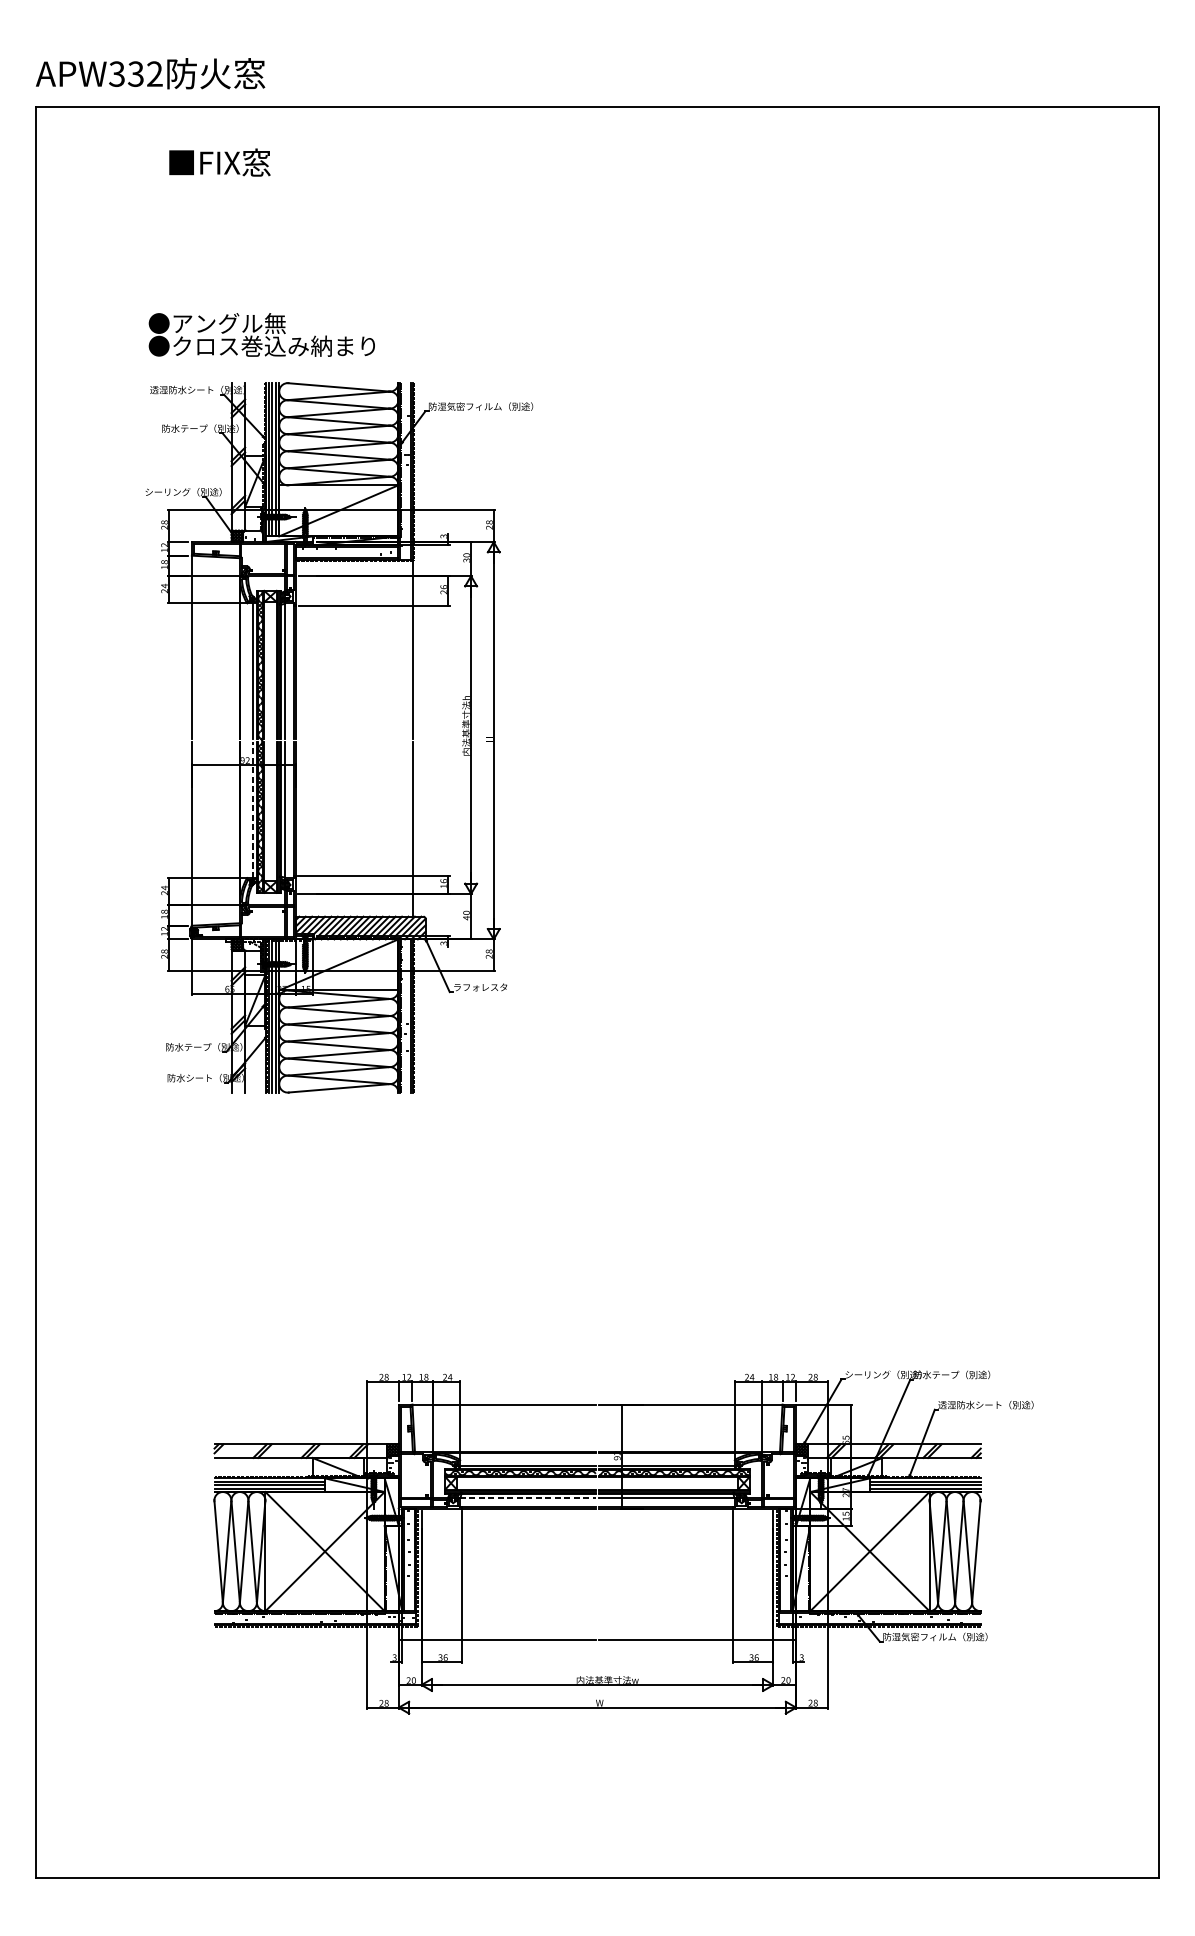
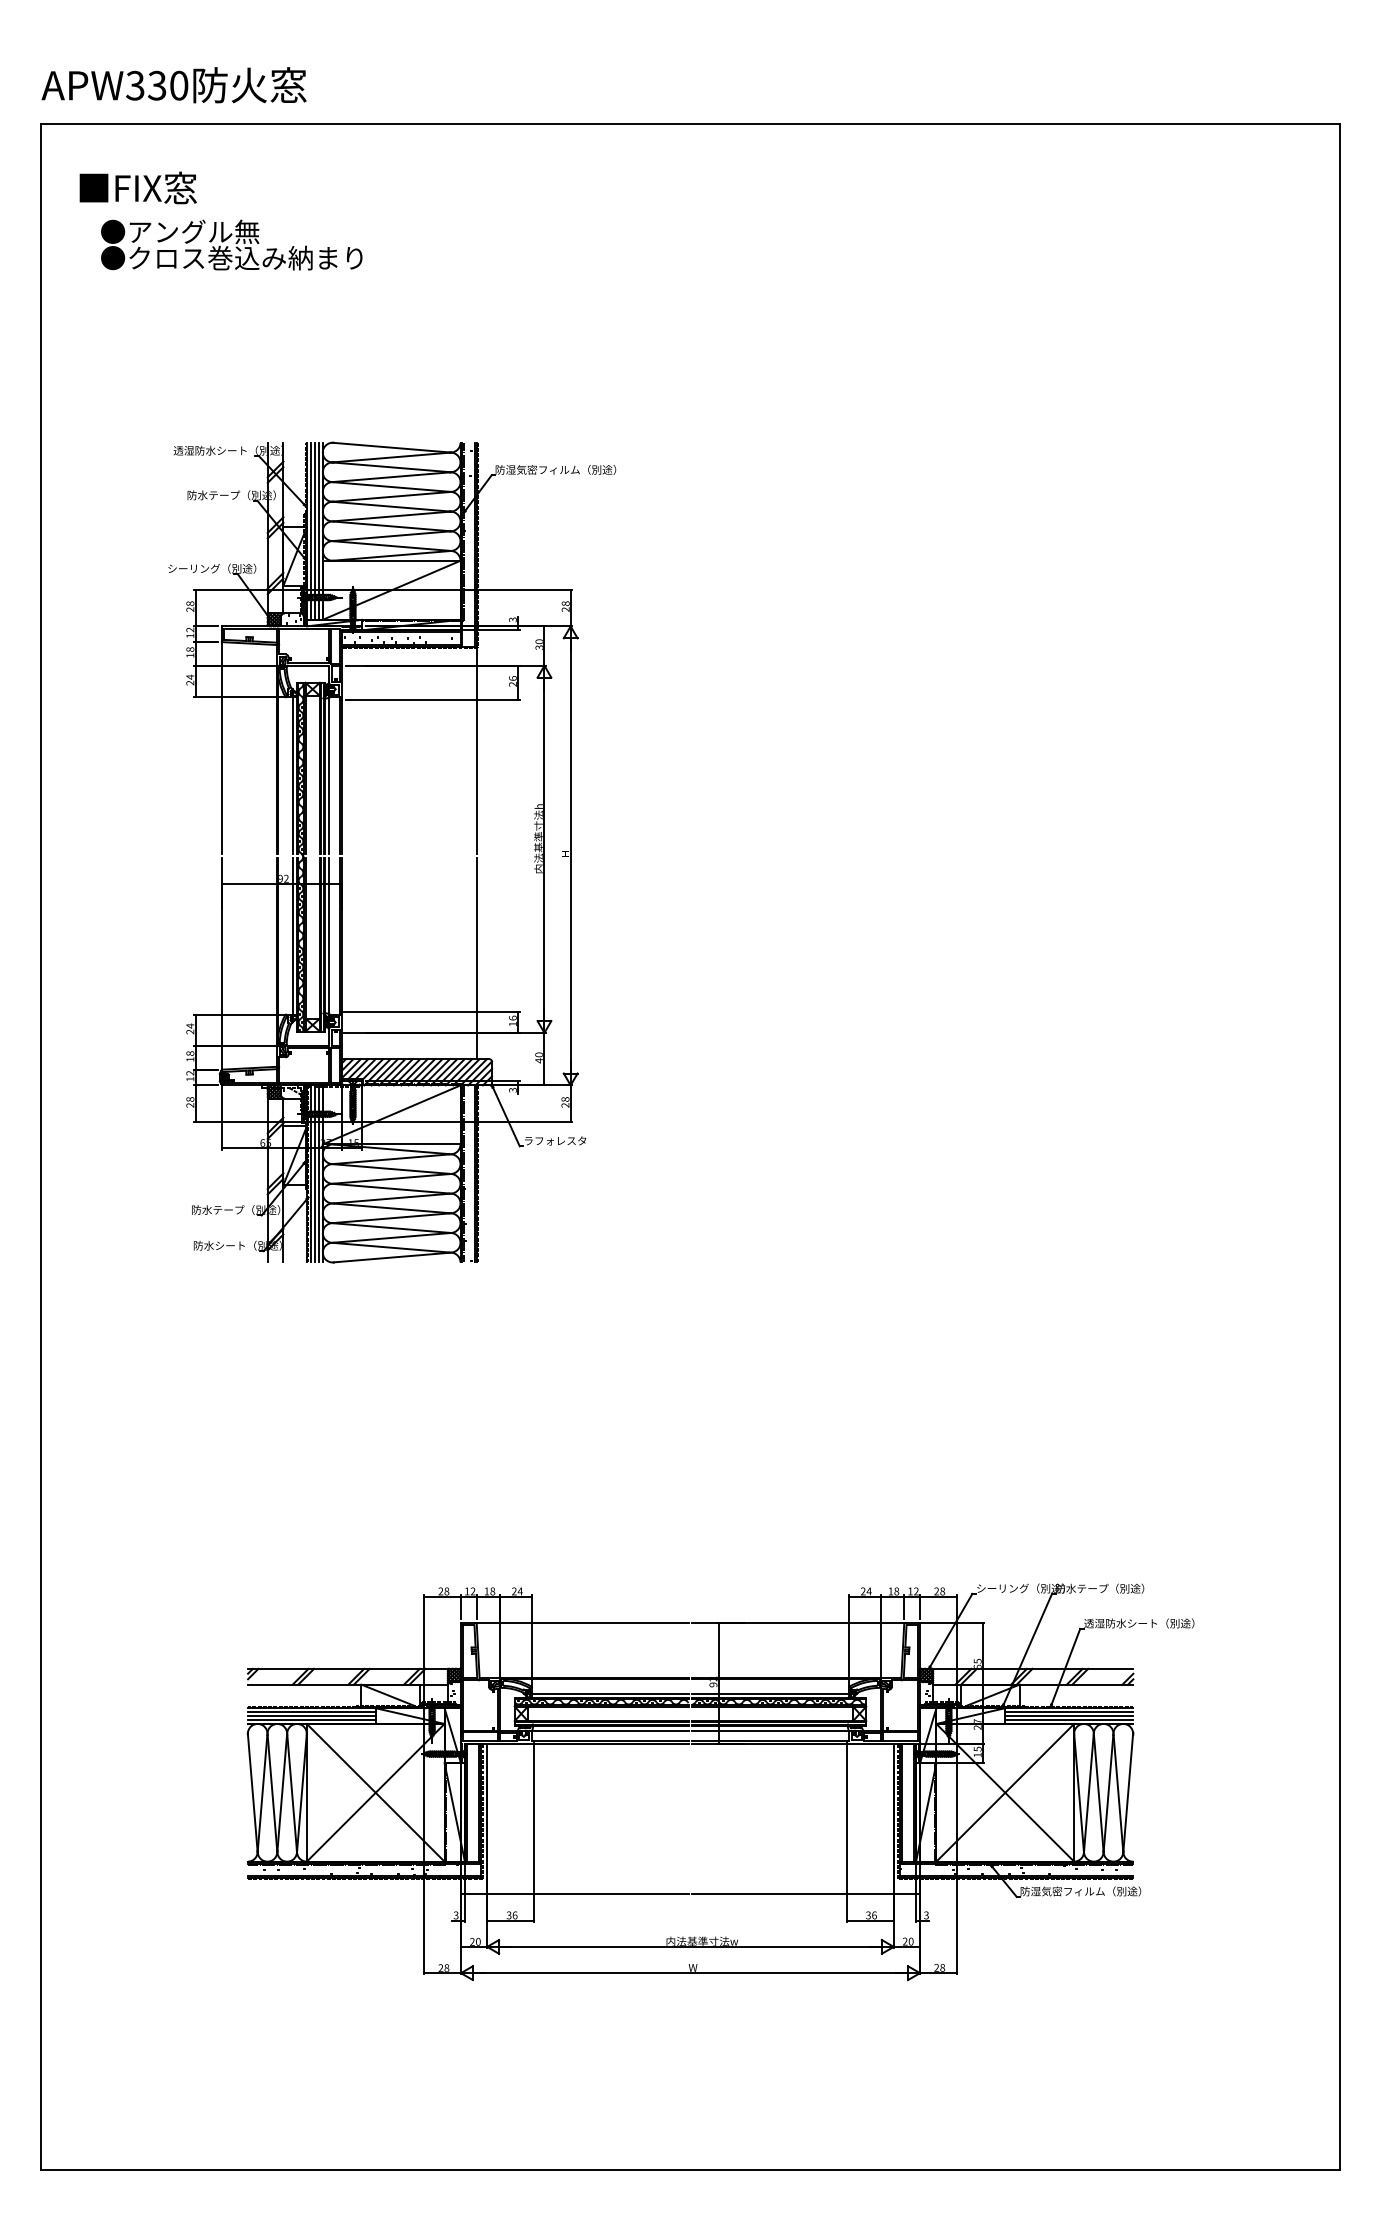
text: (155, 73) -> (179, 85), APW332 -> APW330
text: (219, 162) -> (137, 187), moved
text: (261, 334) -> (231, 244), moved
line: (253, 809) -> (292, 935), dashed -> solid
line: (527, 1497) -> (609, 1730), dashed -> solid

